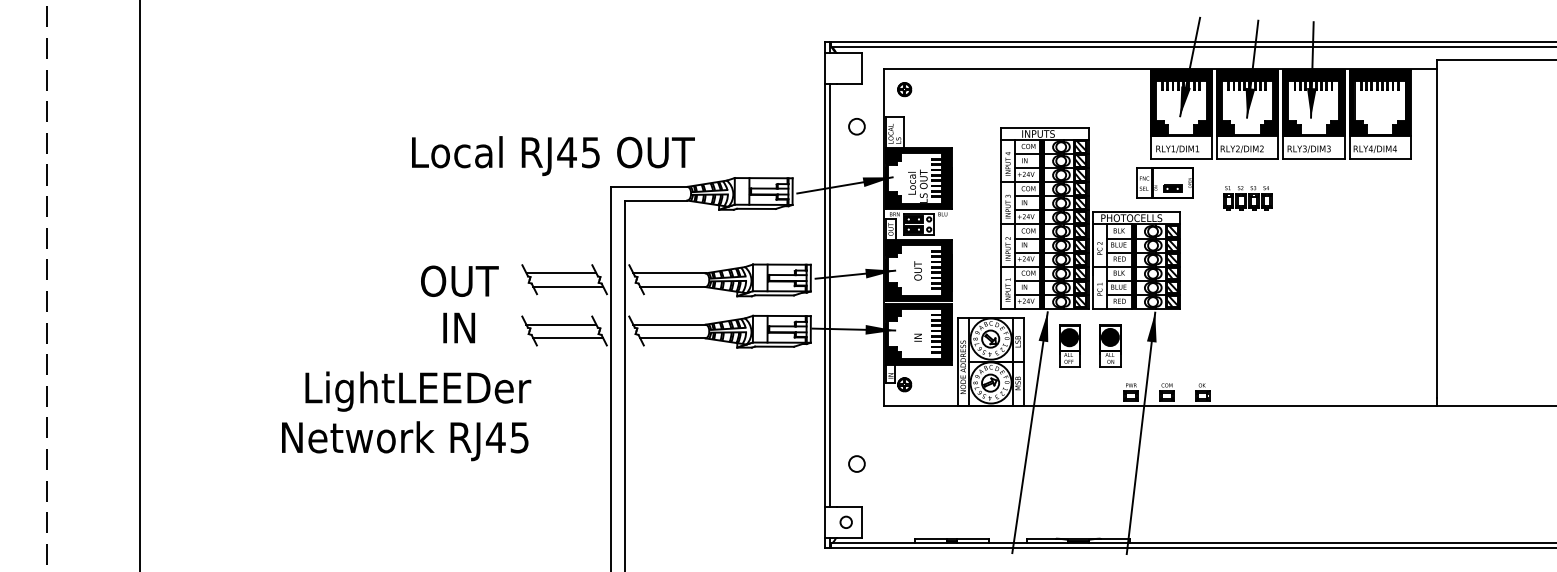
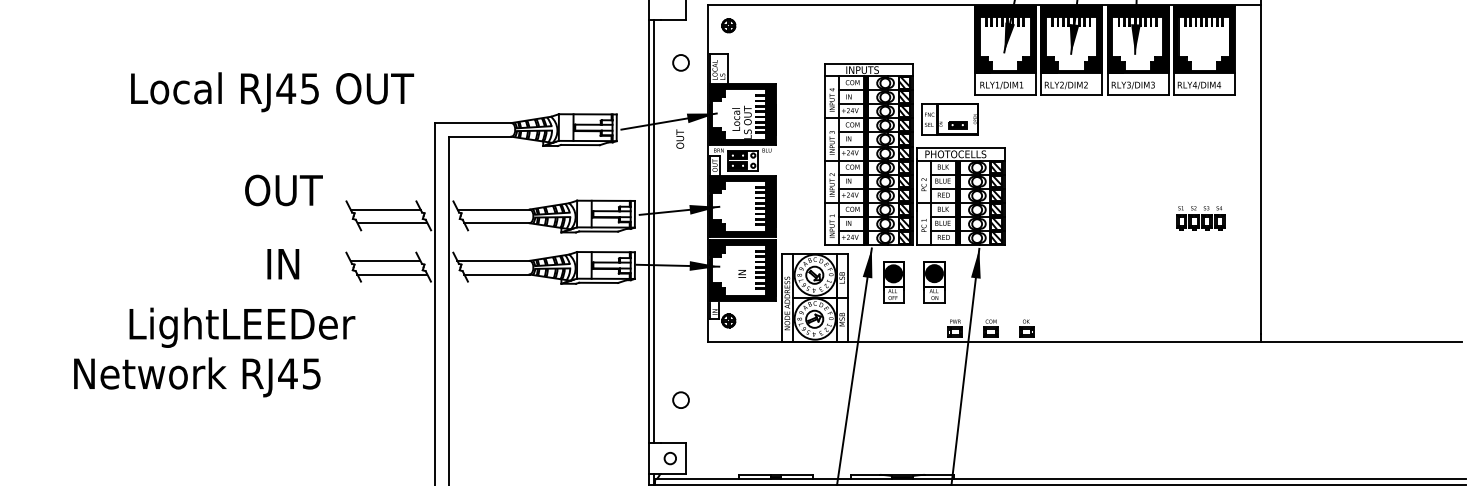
text: (553, 156) -> (272, 92), moved
part: (1164, 182) -> (949, 118), moved
part: (1247, 198) -> (1200, 218), moved
text: (917, 270) -> (679, 138), moved
text: (459, 280) -> (283, 189), moved
text: (405, 441) -> (197, 377), moved

